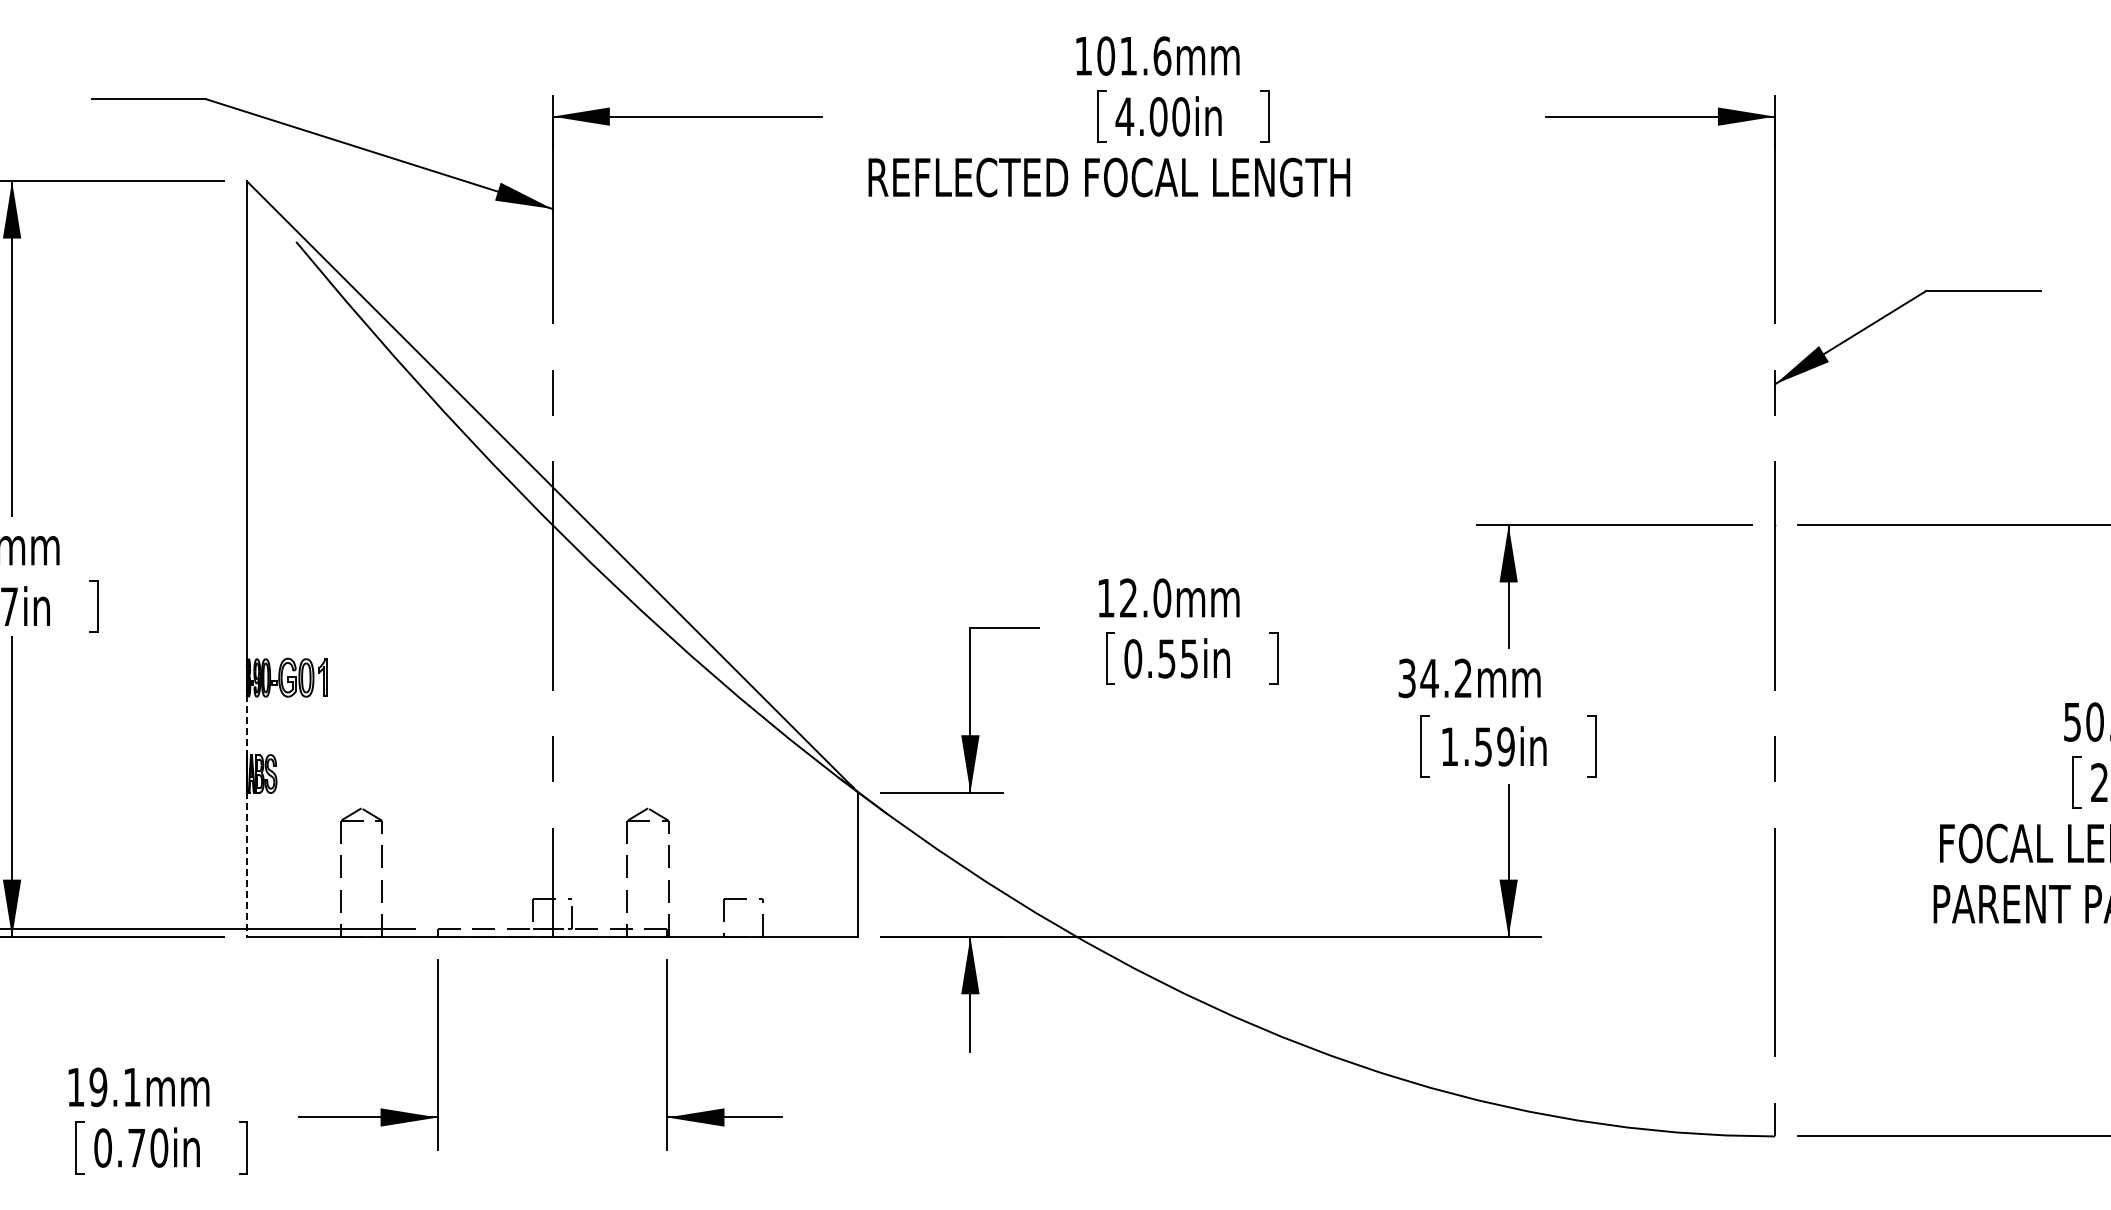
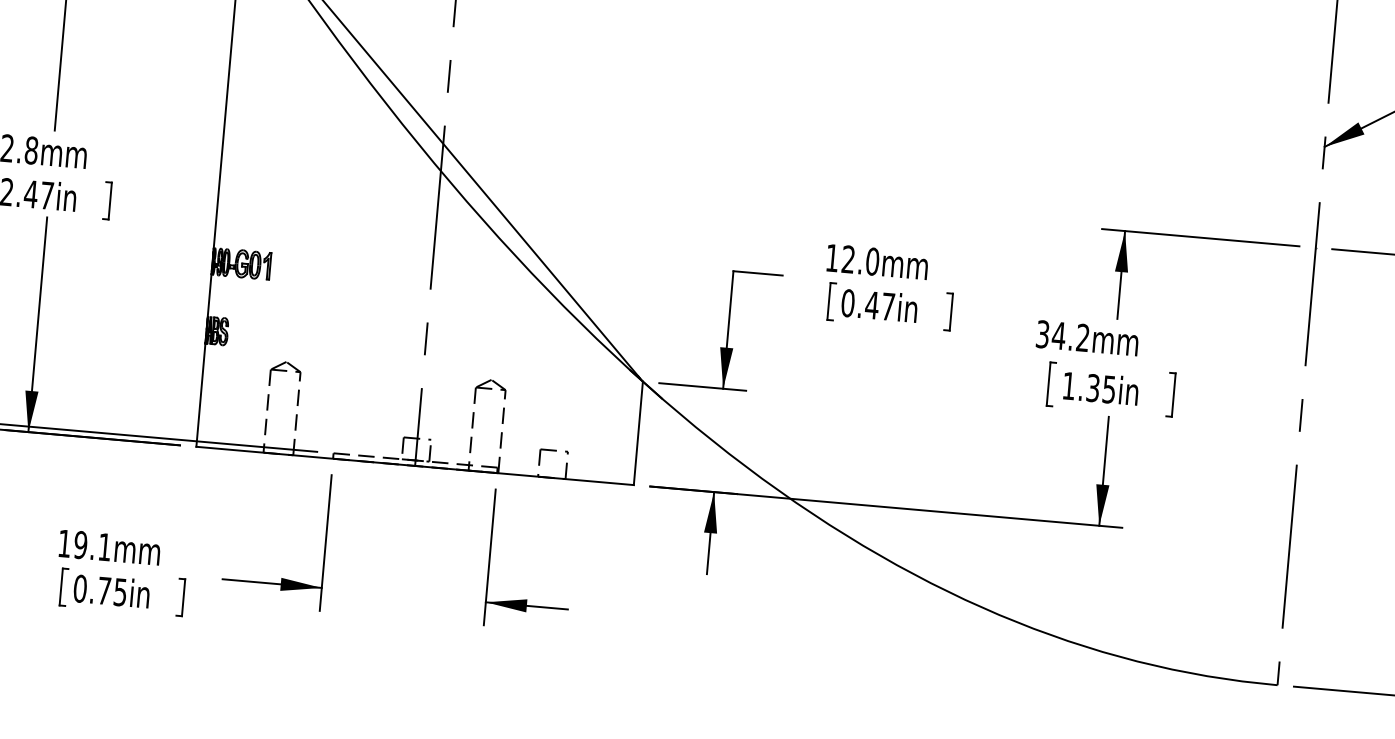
text: (1177, 658) -> (879, 305), 0.55in -> 0.47in
line: (246, 727) -> (209, 296), dashed -> solid
text: (1494, 746) -> (1101, 388), 1.59in -> 1.35in
line: (246, 865) -> (200, 395), dashed -> solid
text: (159, 1147) -> (120, 591), 0.70in -> 0.75in

